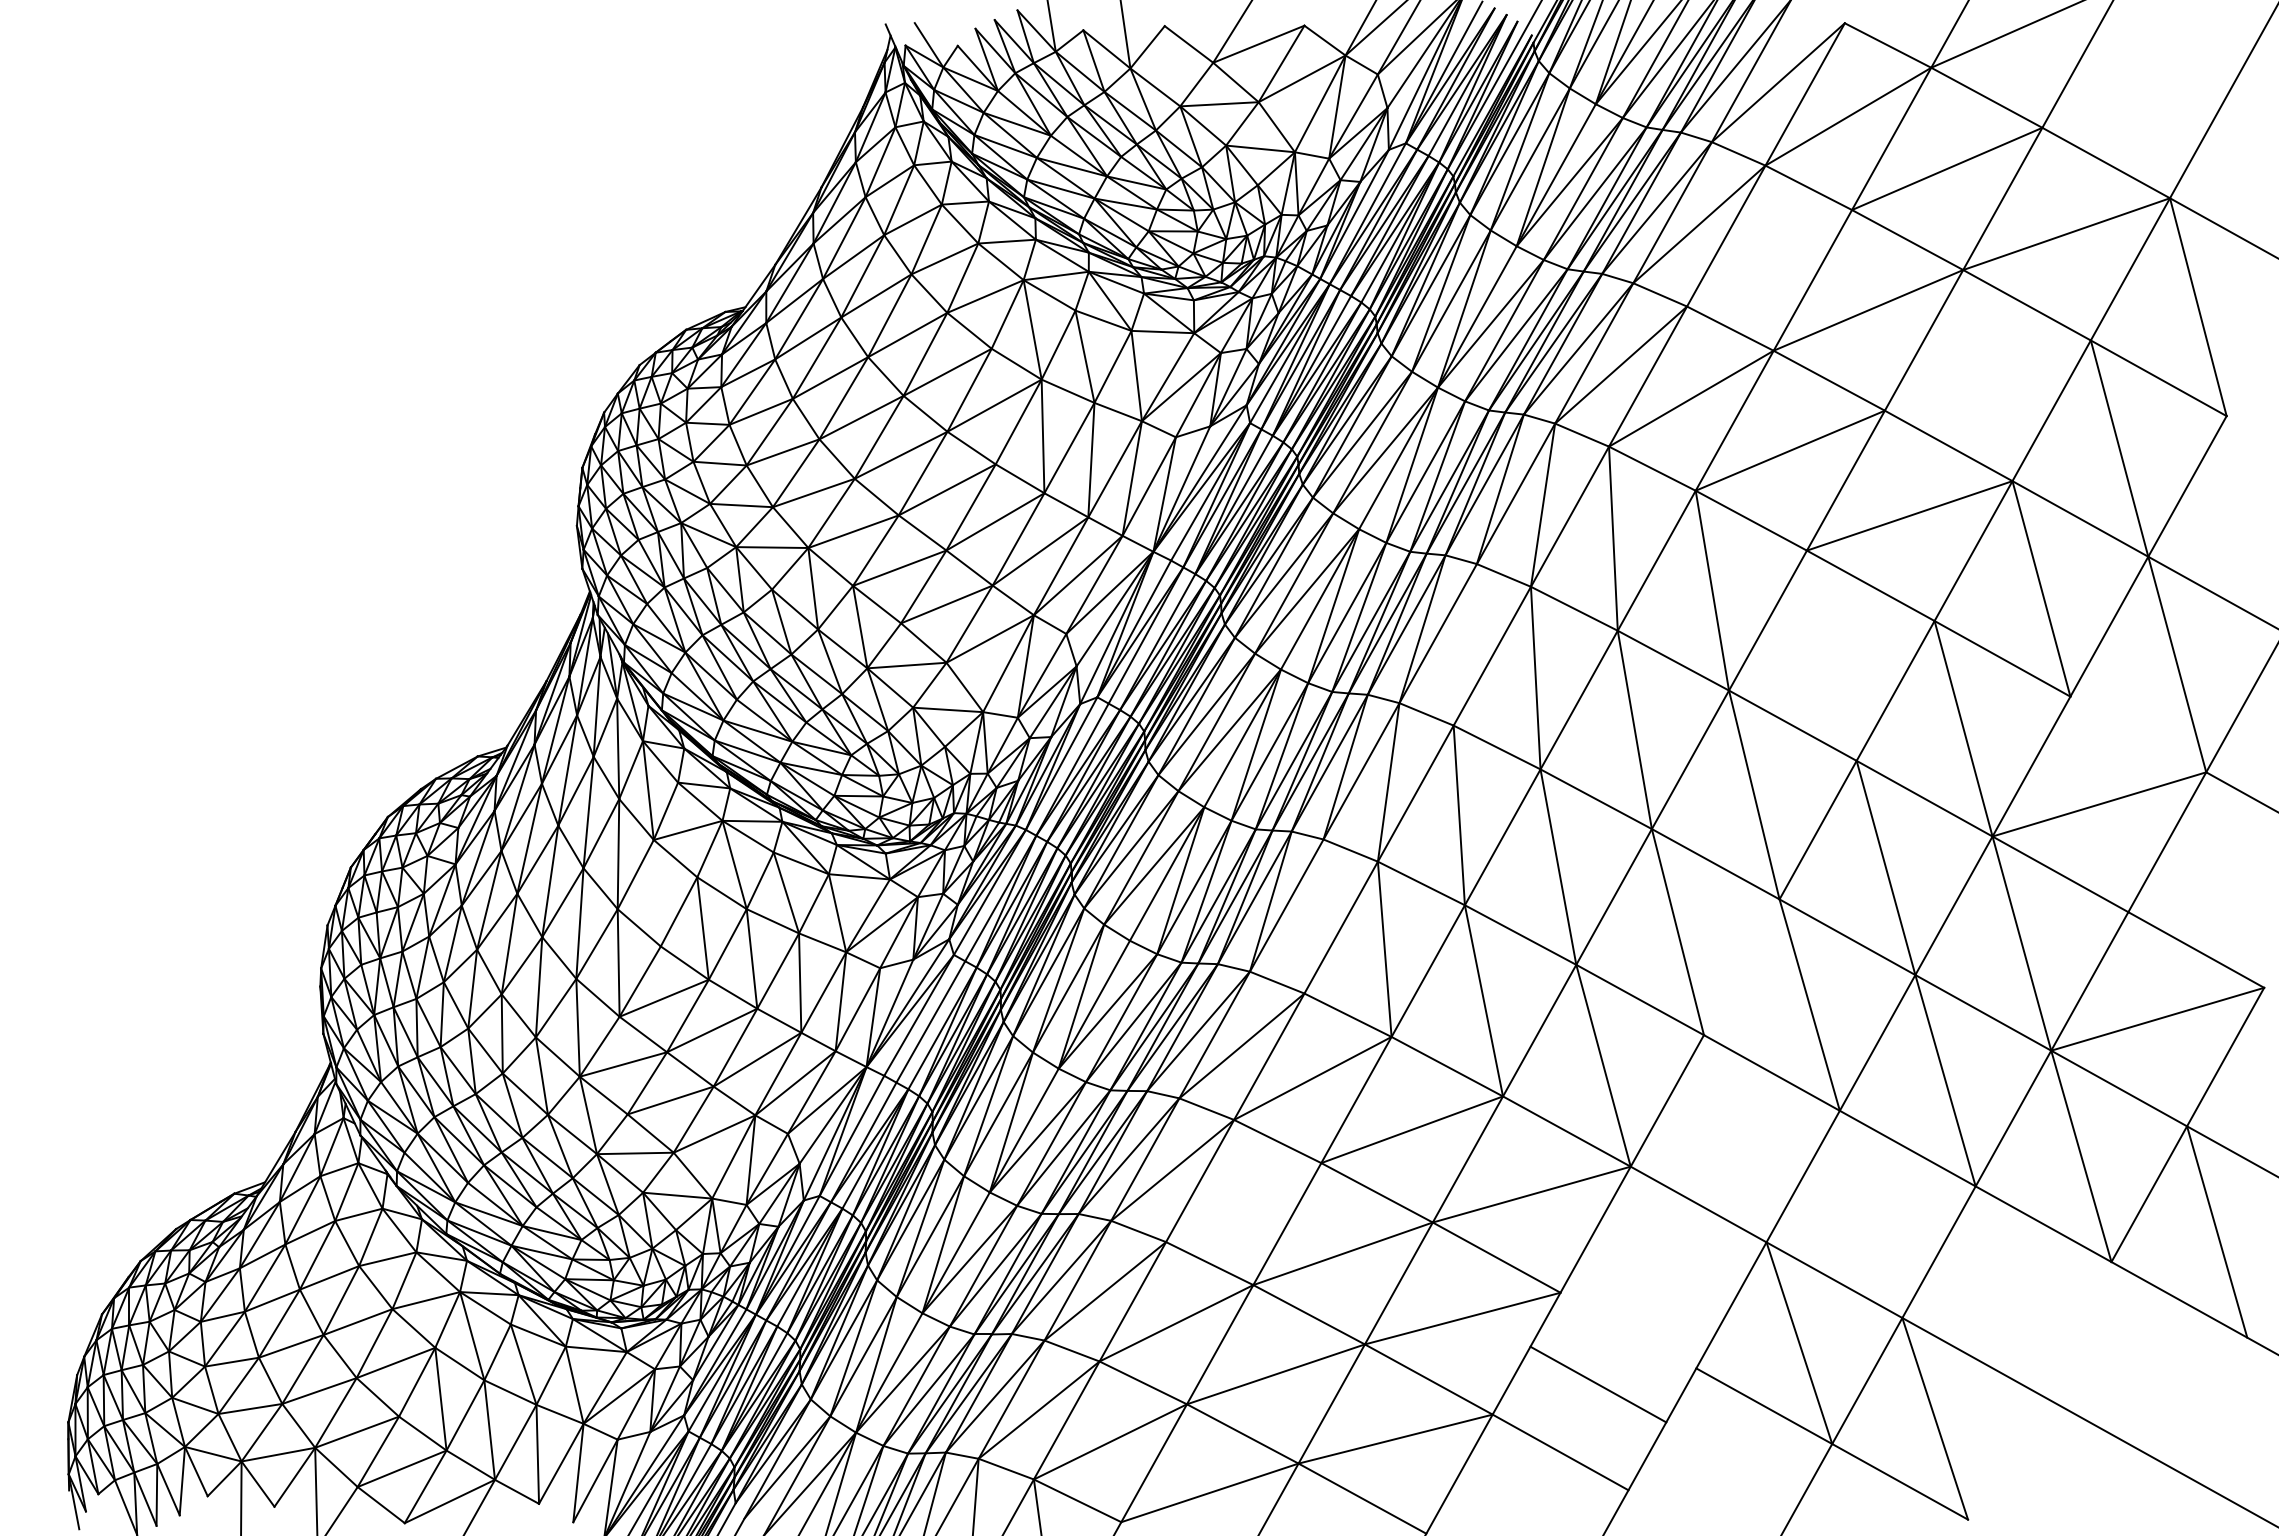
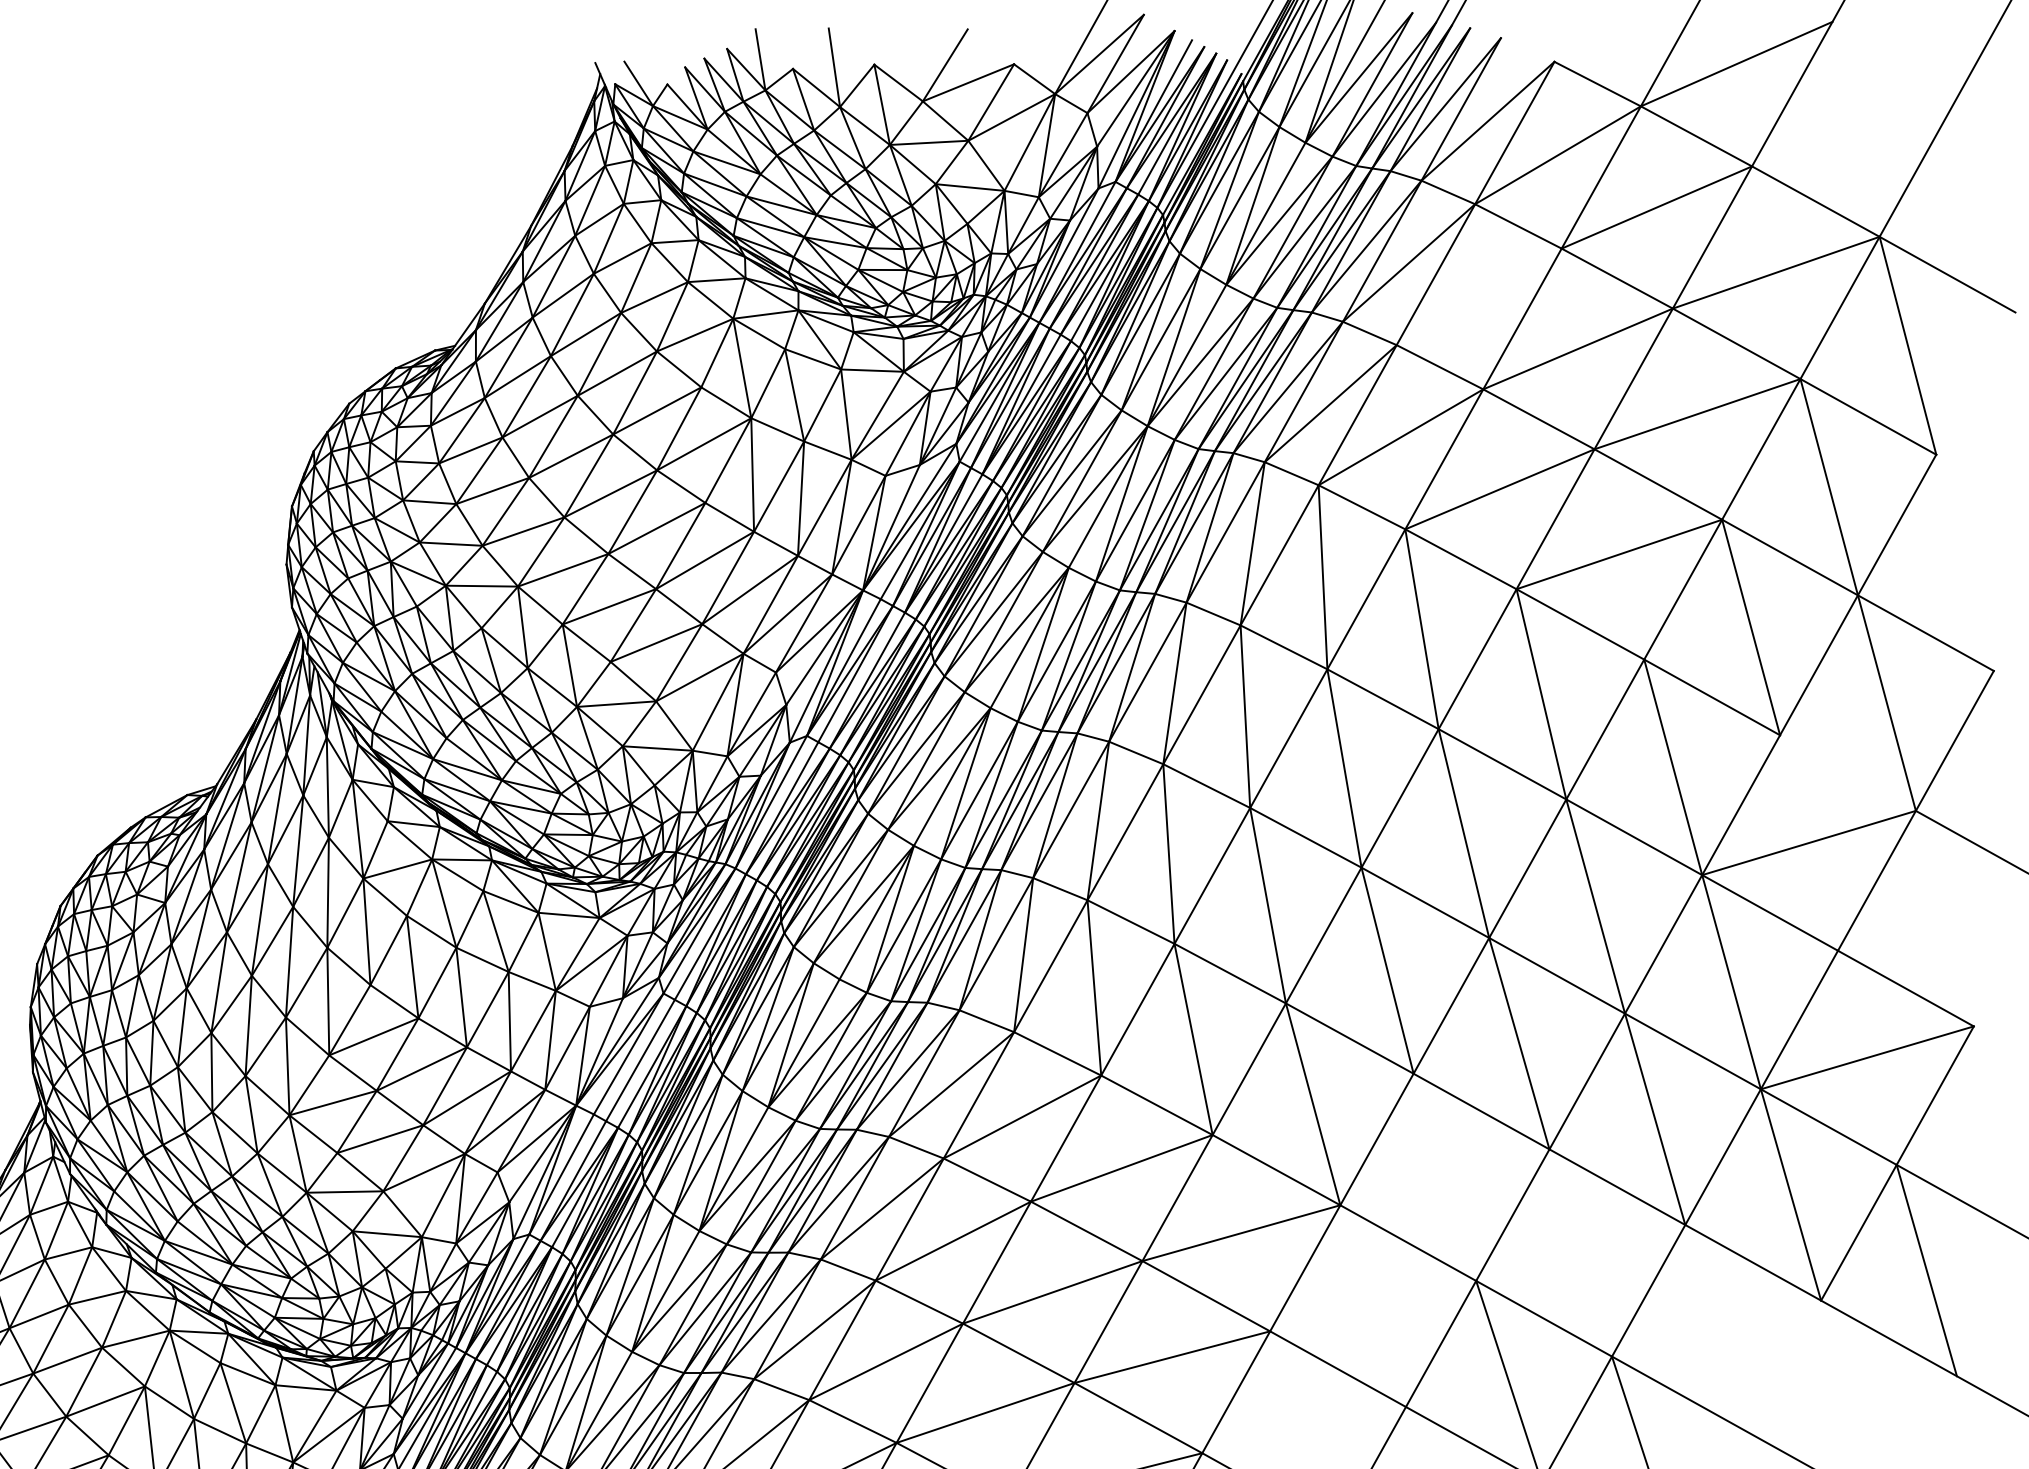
line: (1172, 66) -> (882, 105), added
line: (1987, 375) -> (1697, 414), added
line: (1464, 644) -> (1174, 683), added
line: (1831, 655) -> (1541, 694), added
line: (656, 892) -> (366, 931), added
line: (1313, 916) -> (1023, 955), added
line: (1741, 967) -> (1451, 1006), added
line: (1243, 1202) -> (953, 1241), added
line: (1598, 1384) -> (1338, 1369), moved

